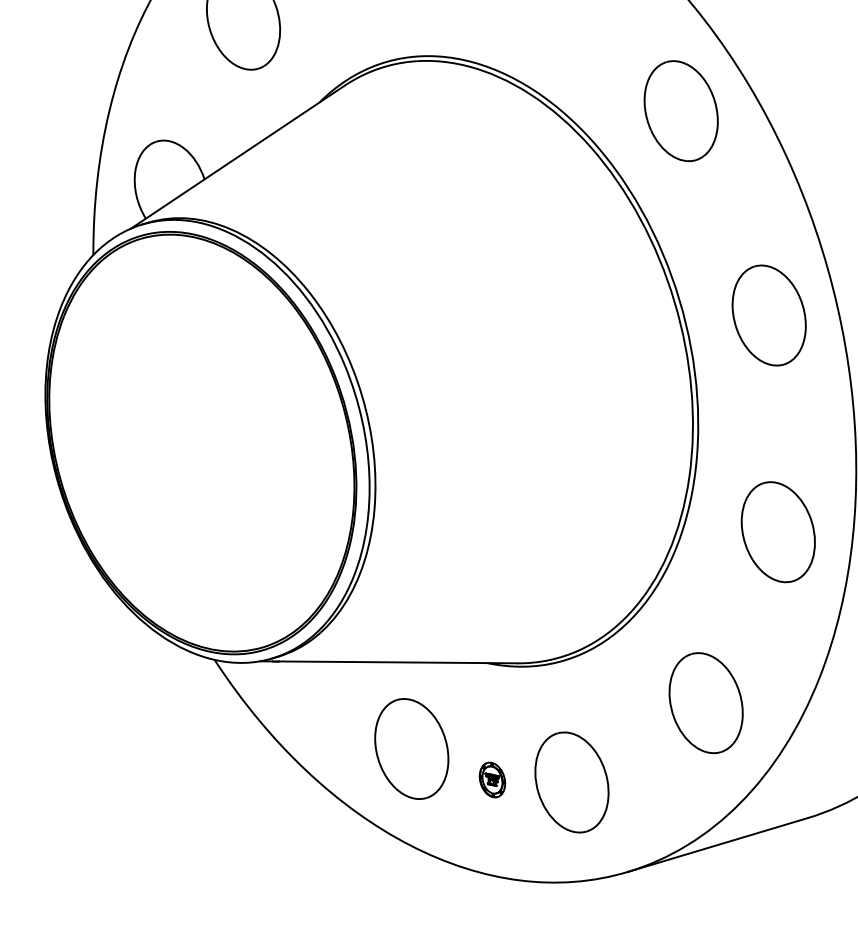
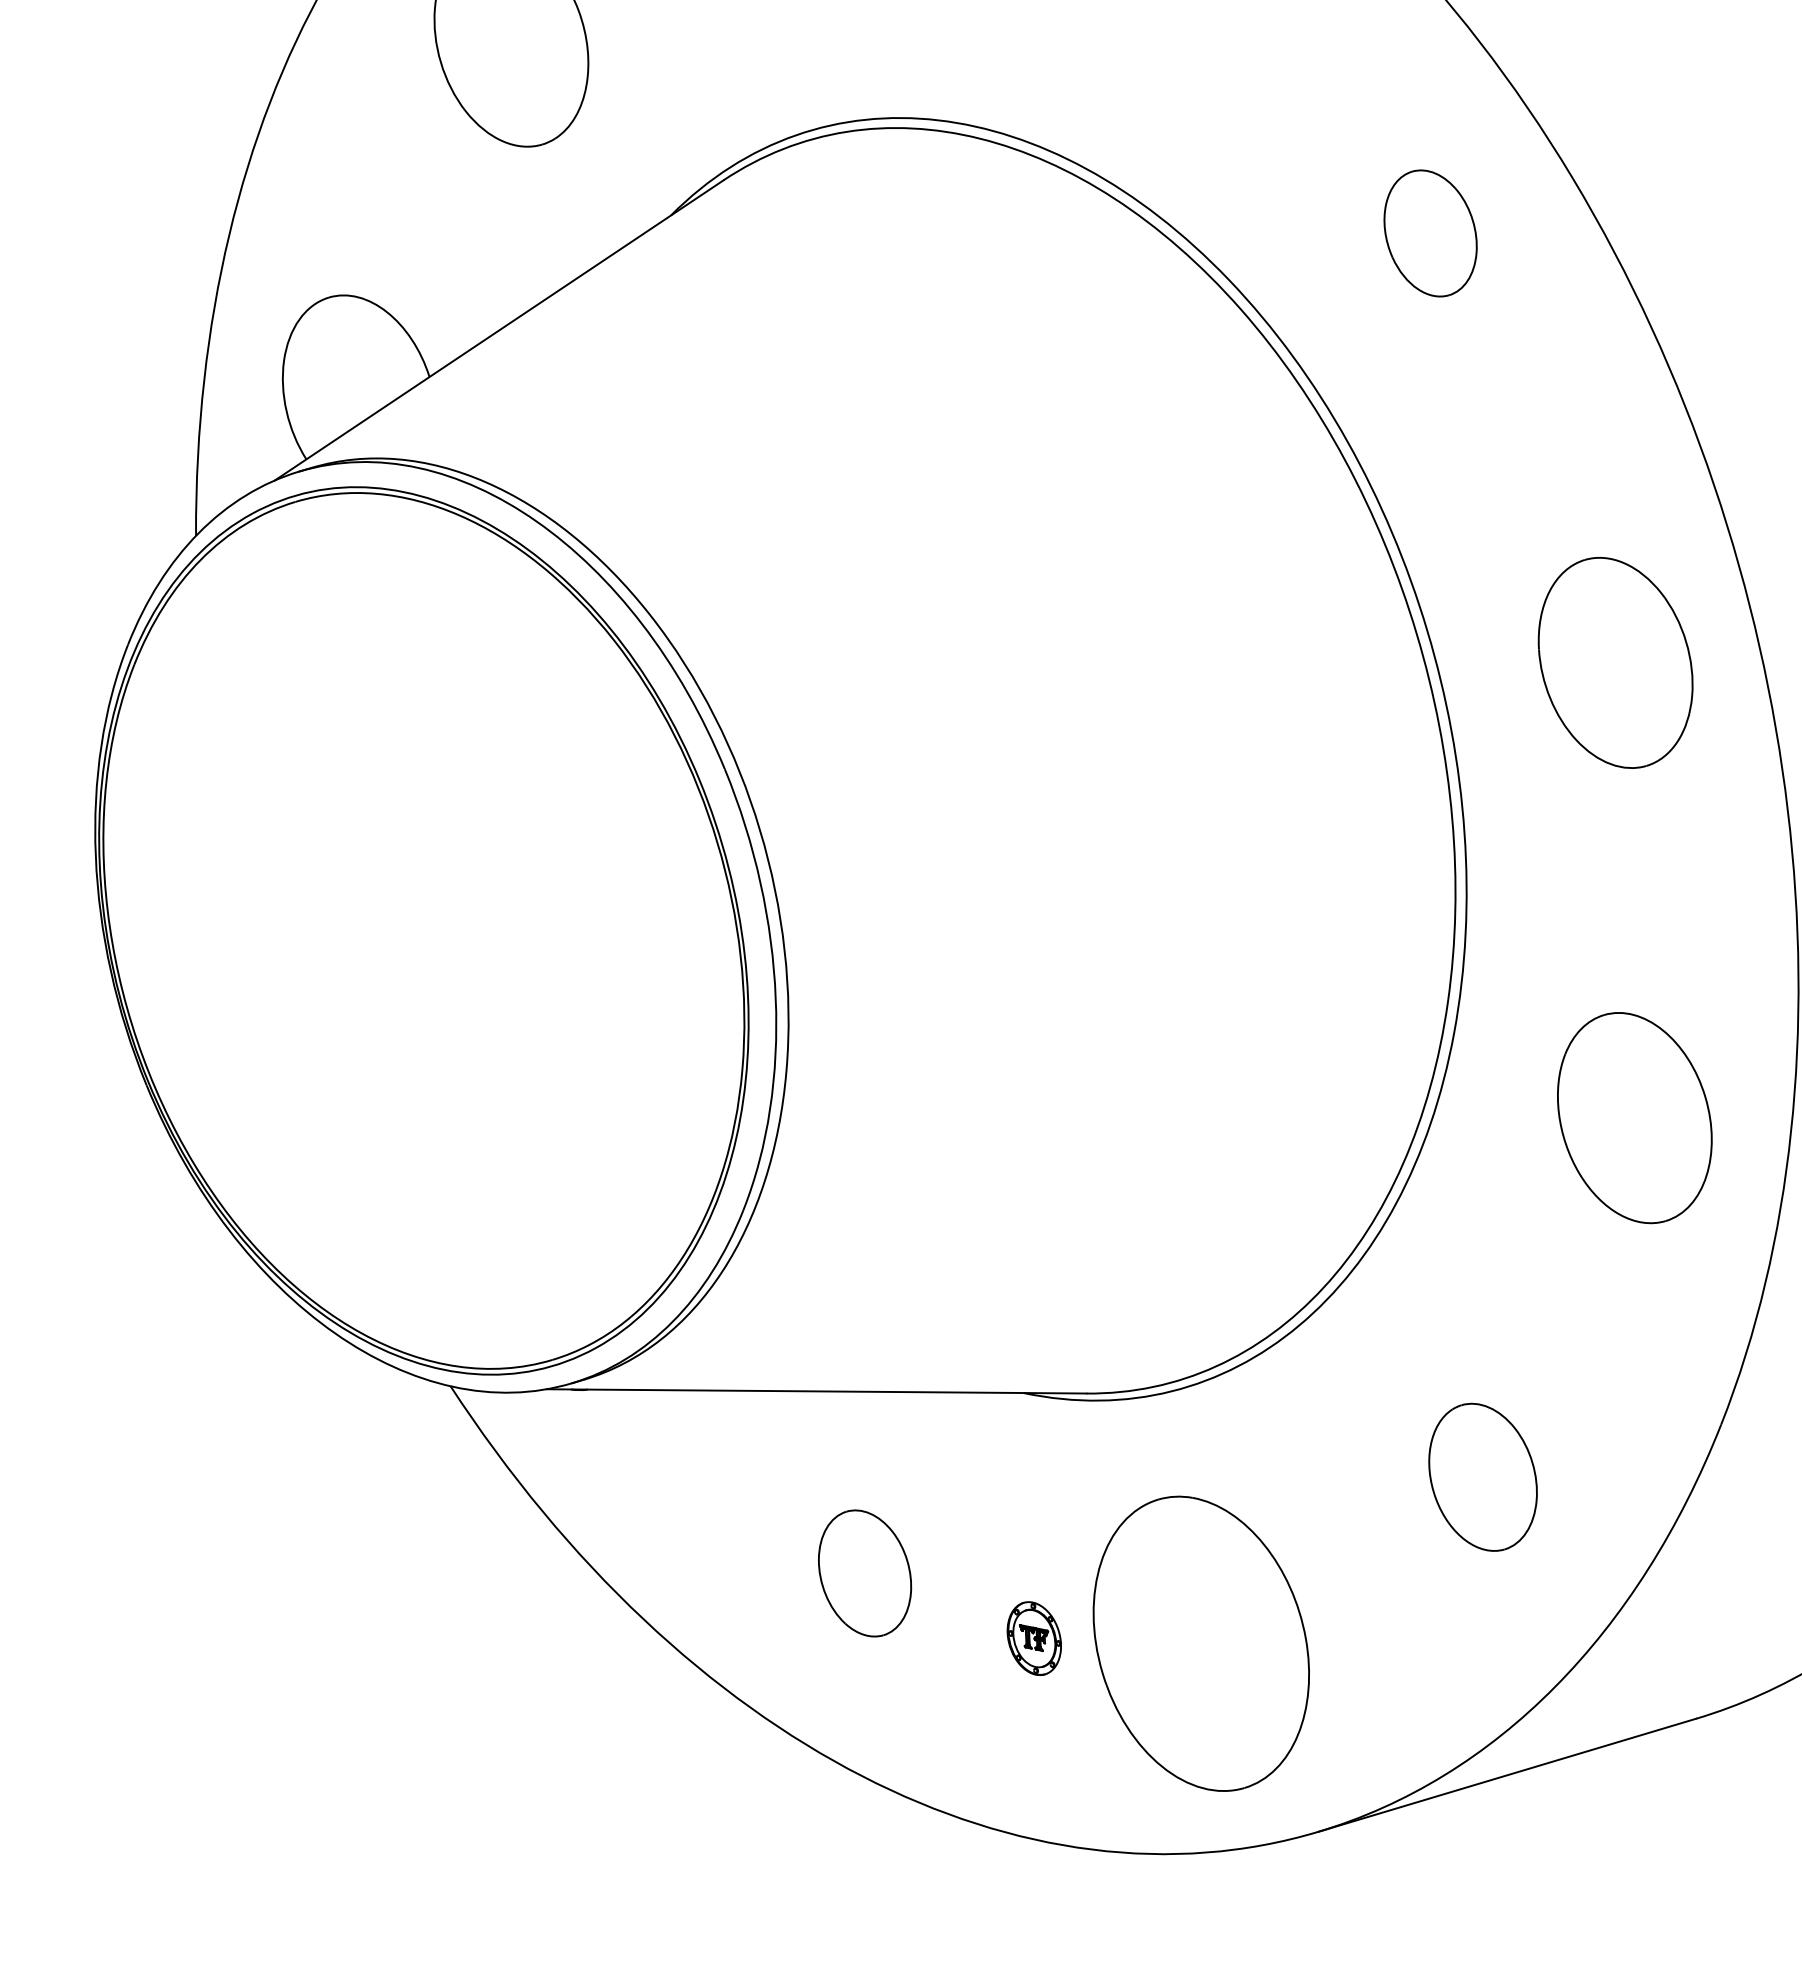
part: (680, 110) -> (1429, 232), size x0.6
part: (705, 703) -> (1481, 1477), size x0.7
part: (411, 748) -> (864, 1572), size x0.6
part: (571, 782) -> (1200, 1643), size x1.4

